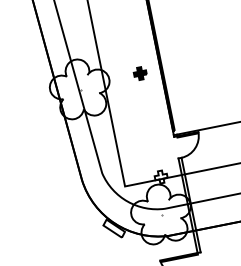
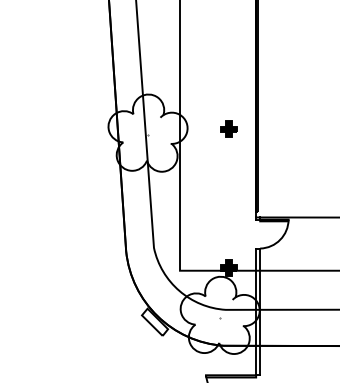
fill: (160, 176) -> (228, 267), added

